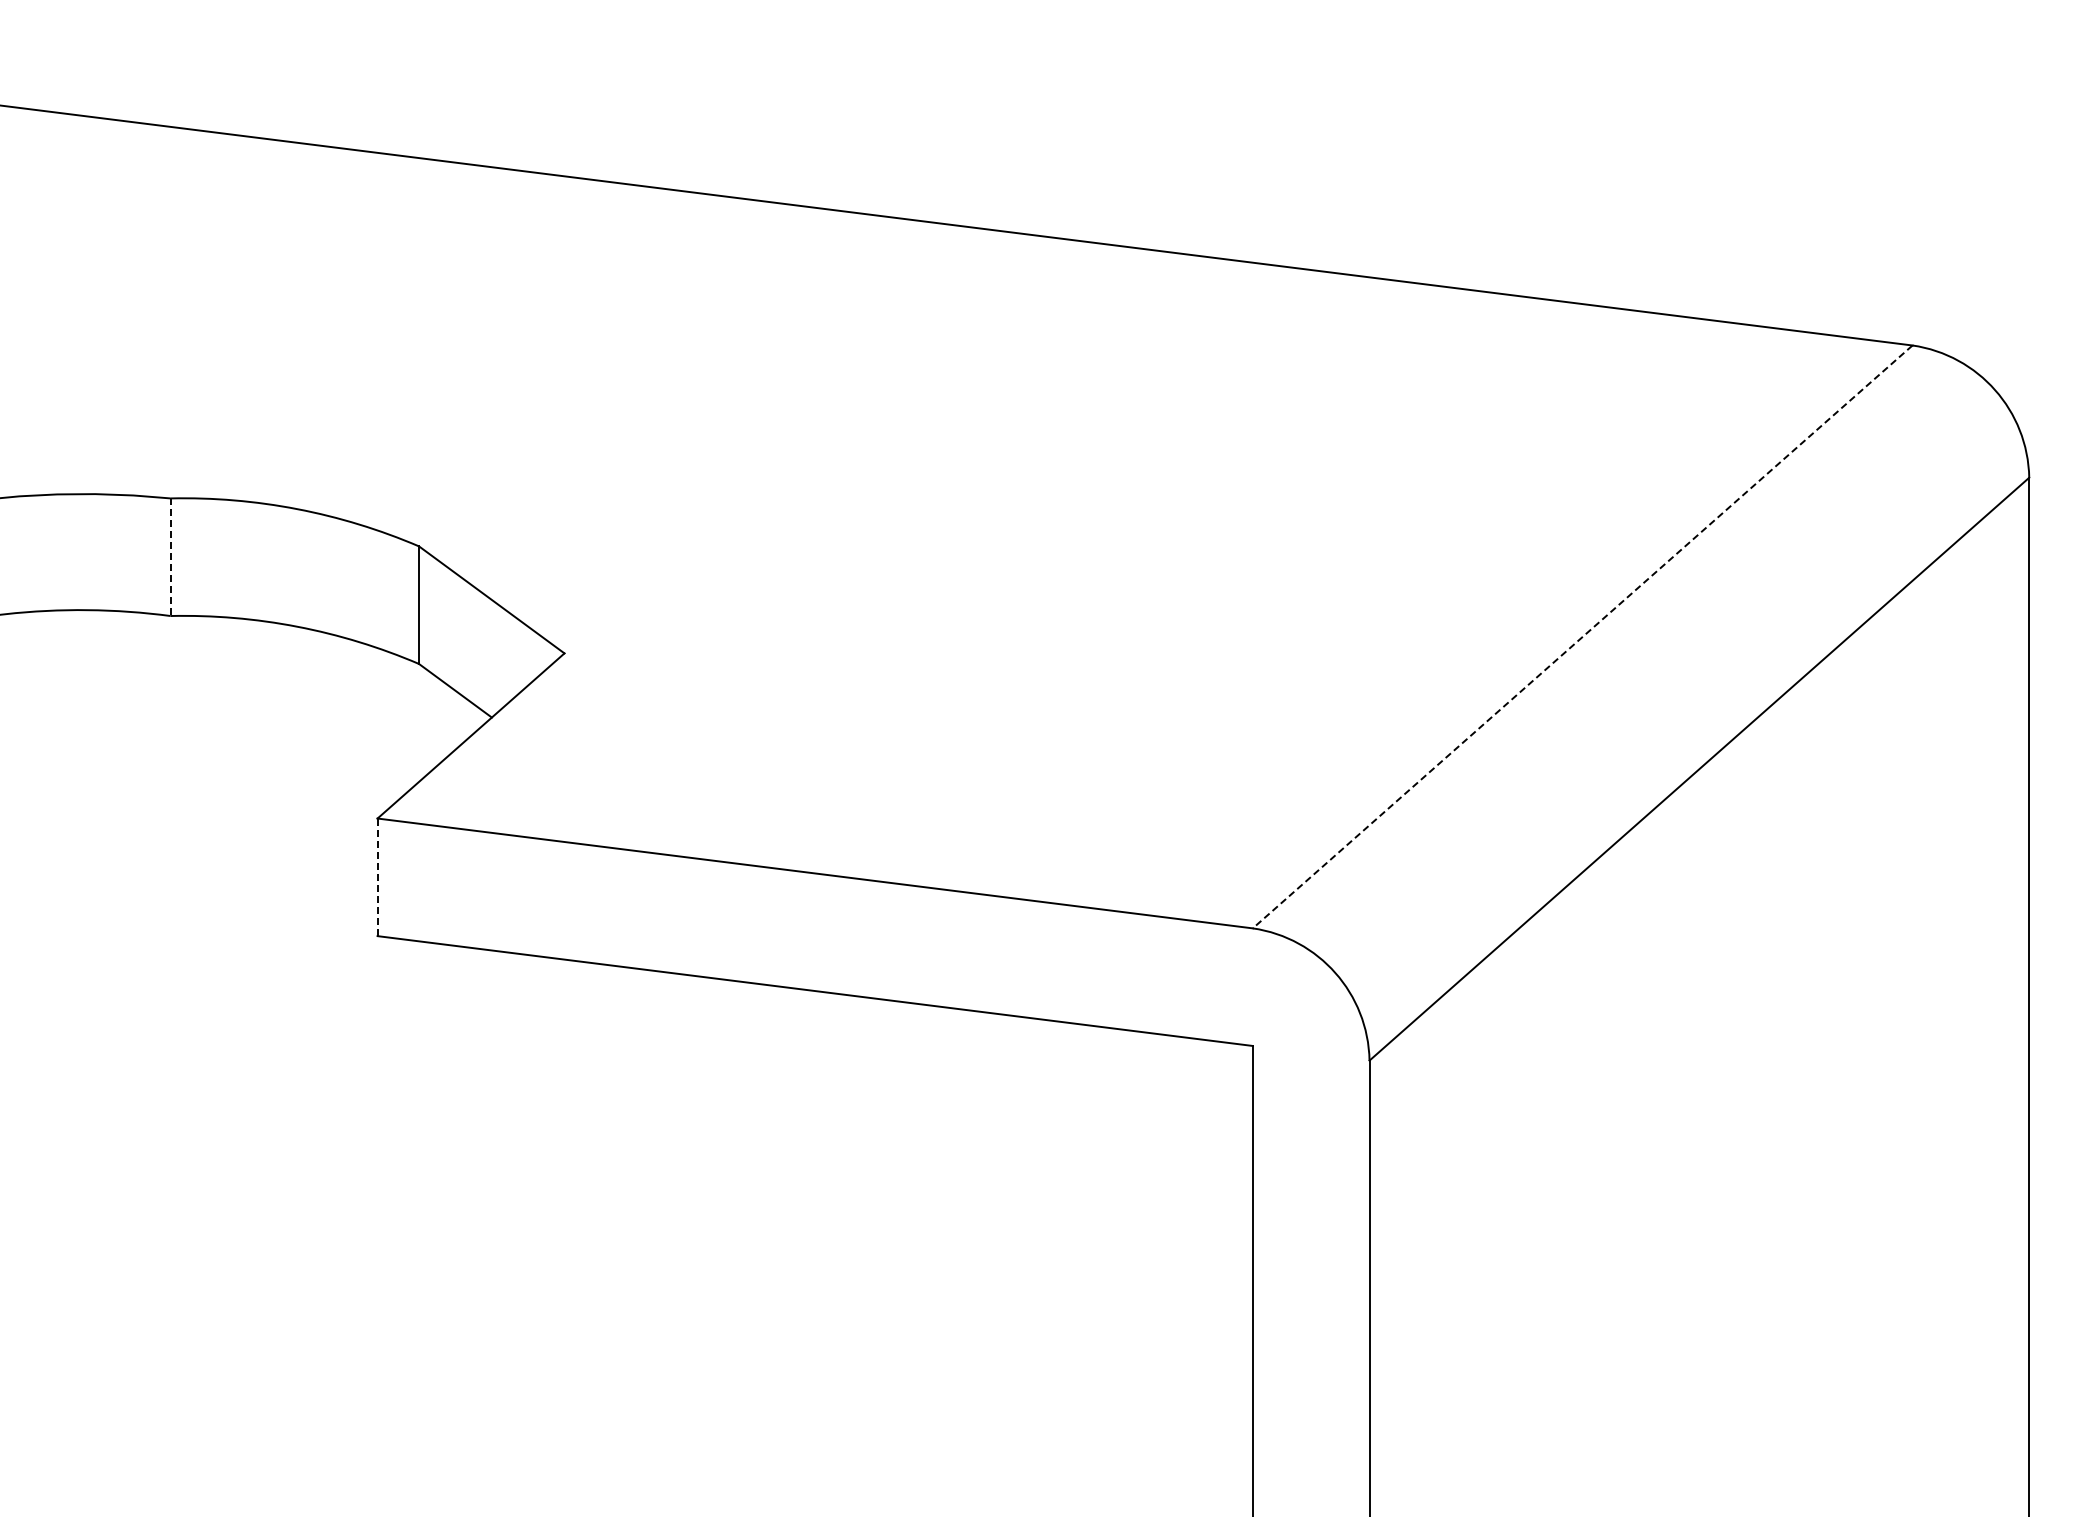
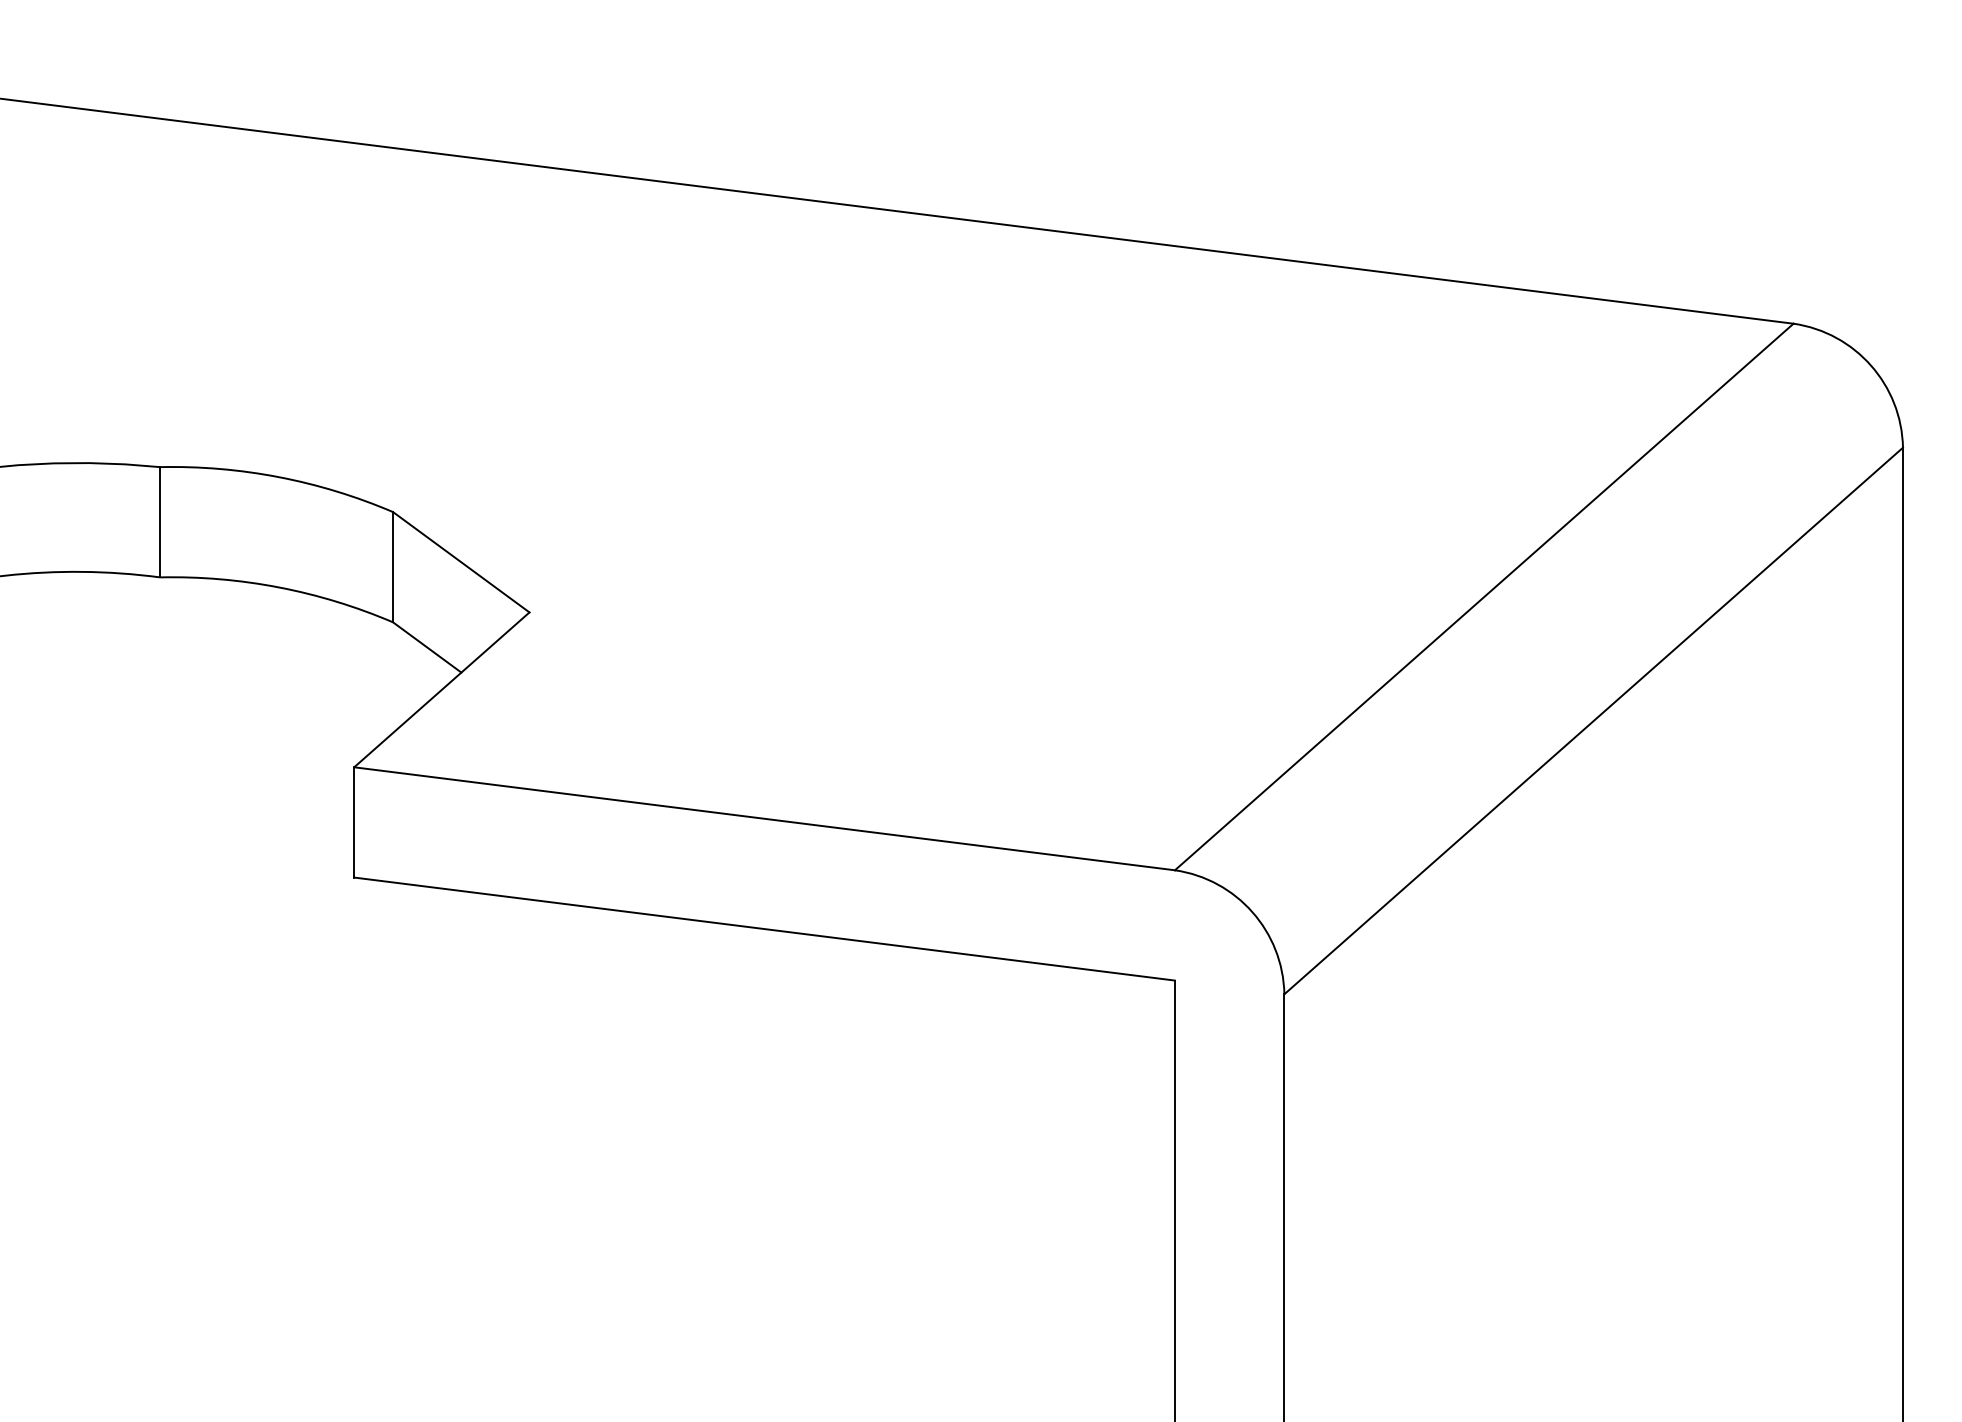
line: (170, 557) -> (160, 522), dashed -> solid
line: (1582, 637) -> (1484, 597), dashed -> solid
line: (377, 877) -> (354, 822), dashed -> solid

